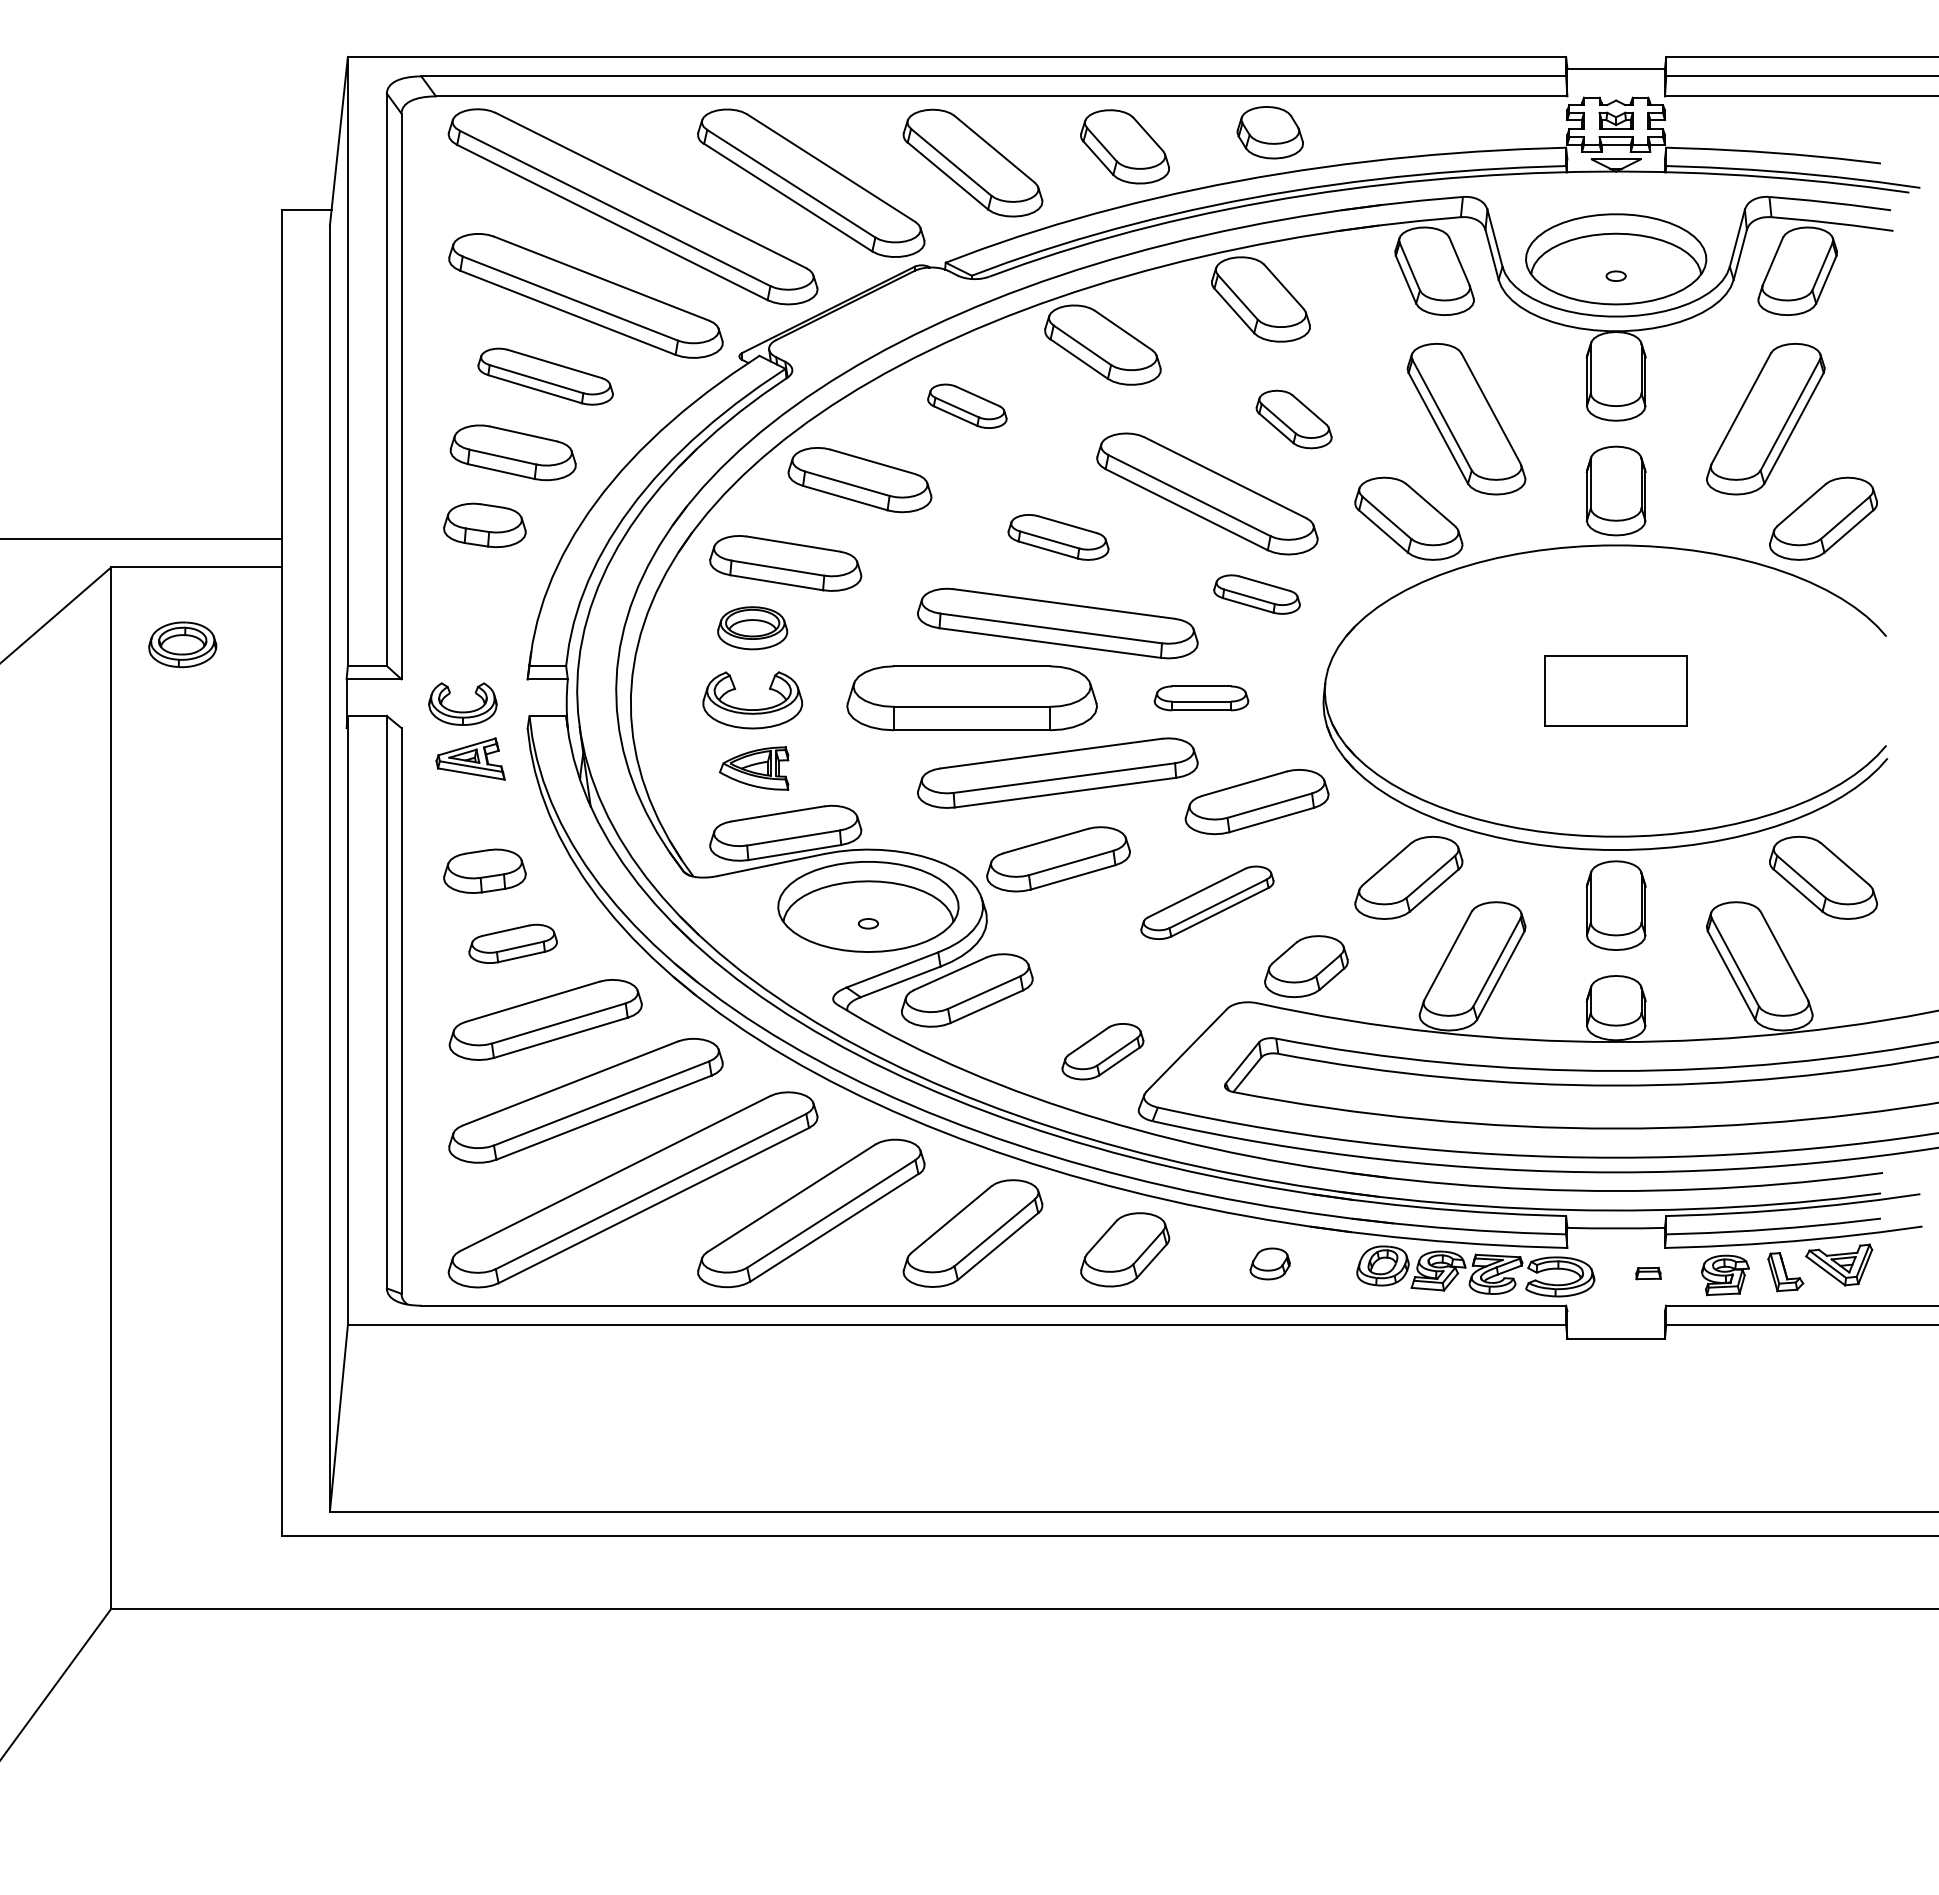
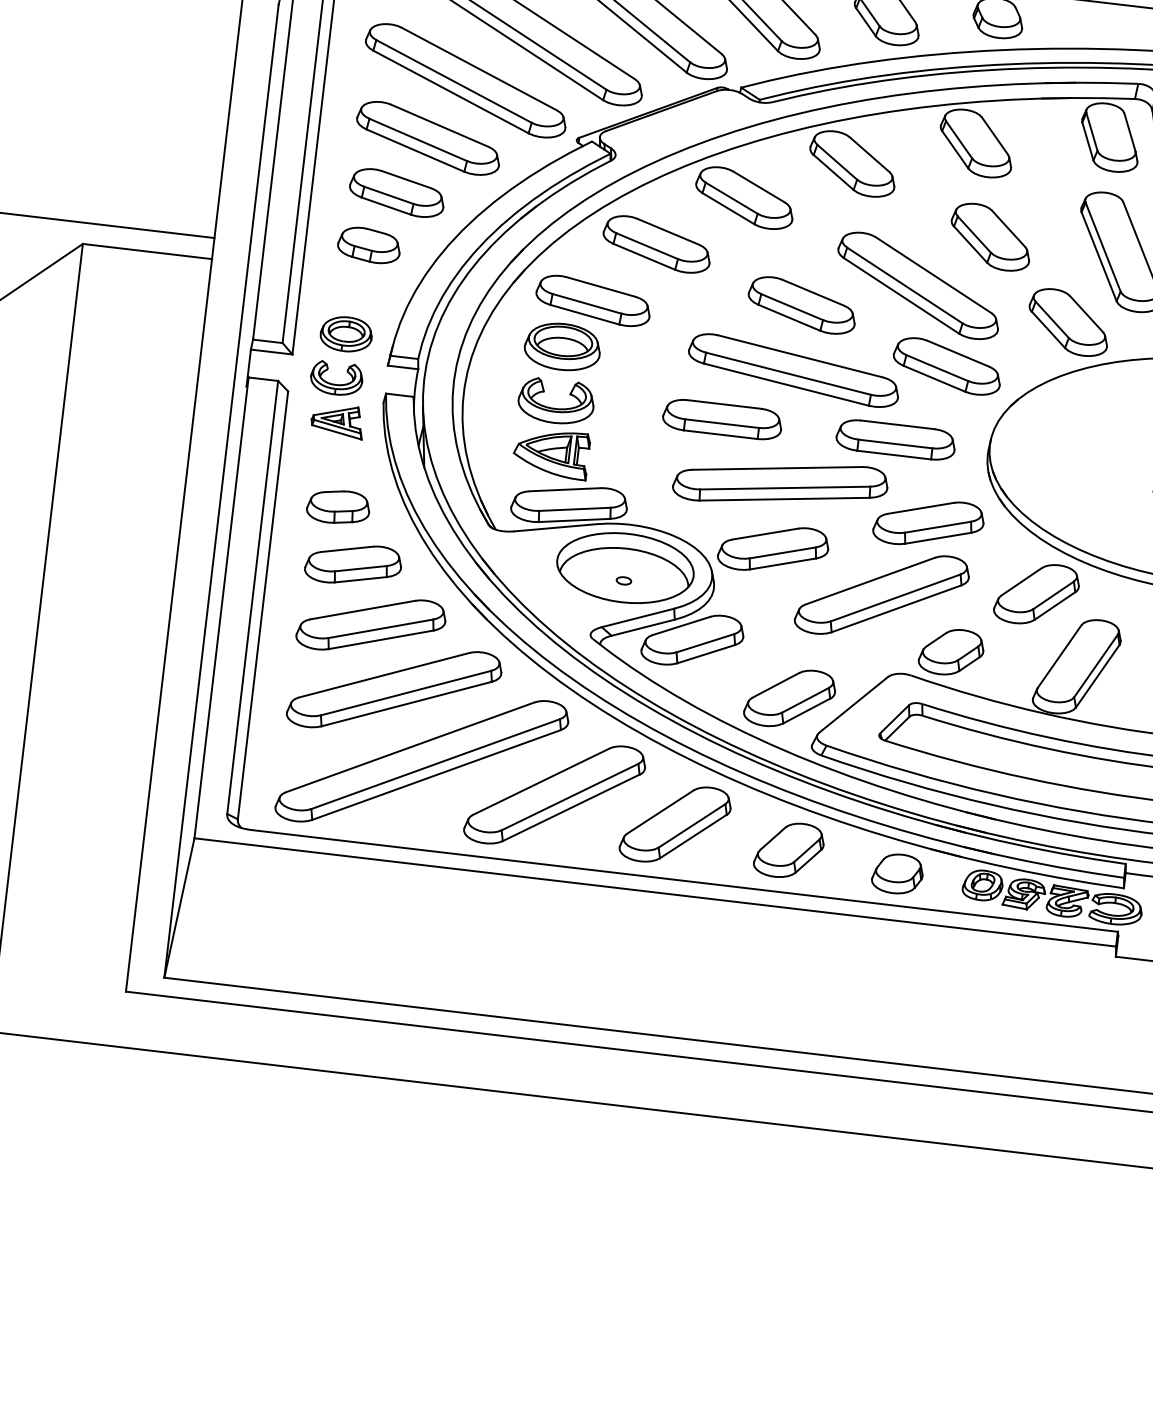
part: (545, 376) -> (428, 138), size x1.43
part: (967, 406) -> (744, 198), size x1.67
part: (1293, 419) -> (990, 237), size x1.43
part: (1058, 537) -> (802, 305), size x1.43
part: (1256, 594) -> (946, 366), size x1.67
part: (752, 628) -> (562, 347), size x1.43
part: (182, 644) -> (346, 334), moved
part: (972, 698) -> (722, 419), size x0.62
part: (1201, 698) -> (895, 440), size x1.67
part: (753, 768) -> (550, 453), size x1.43
part: (1207, 902) -> (882, 594), size x1.67
part: (512, 943) -> (352, 564), size x1.43
part: (1102, 1051) -> (789, 698), size x1.43
part: (1269, 1263) -> (897, 873), size x1.67

